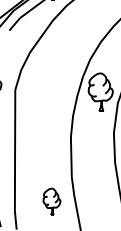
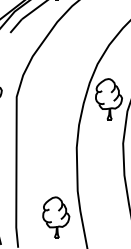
part: (52, 201) -> (56, 217), size x1.43

